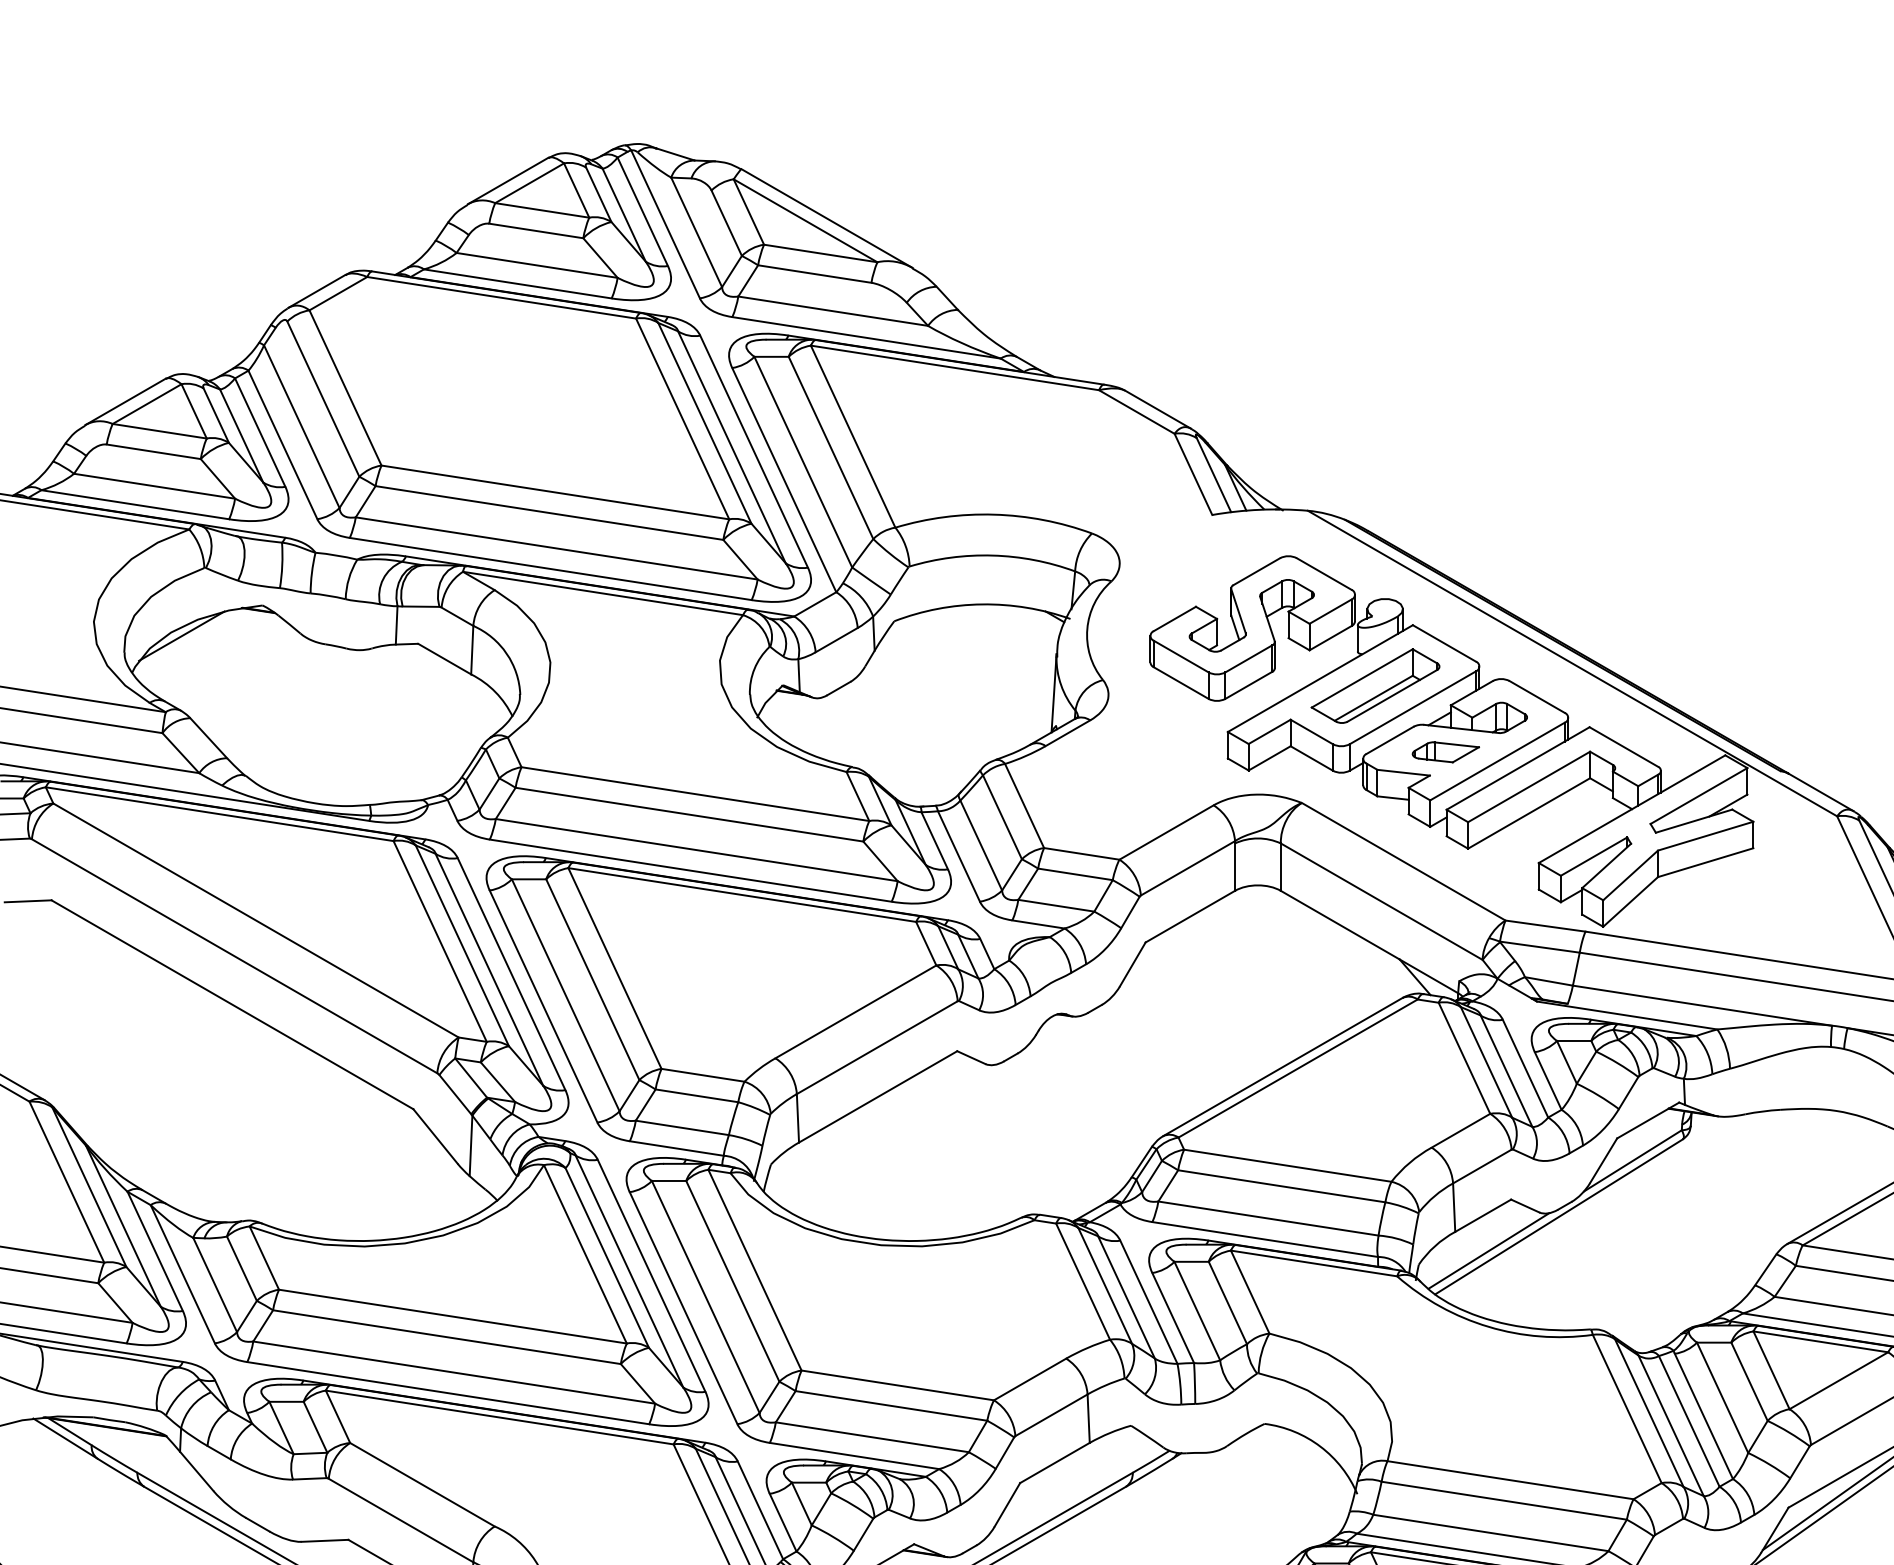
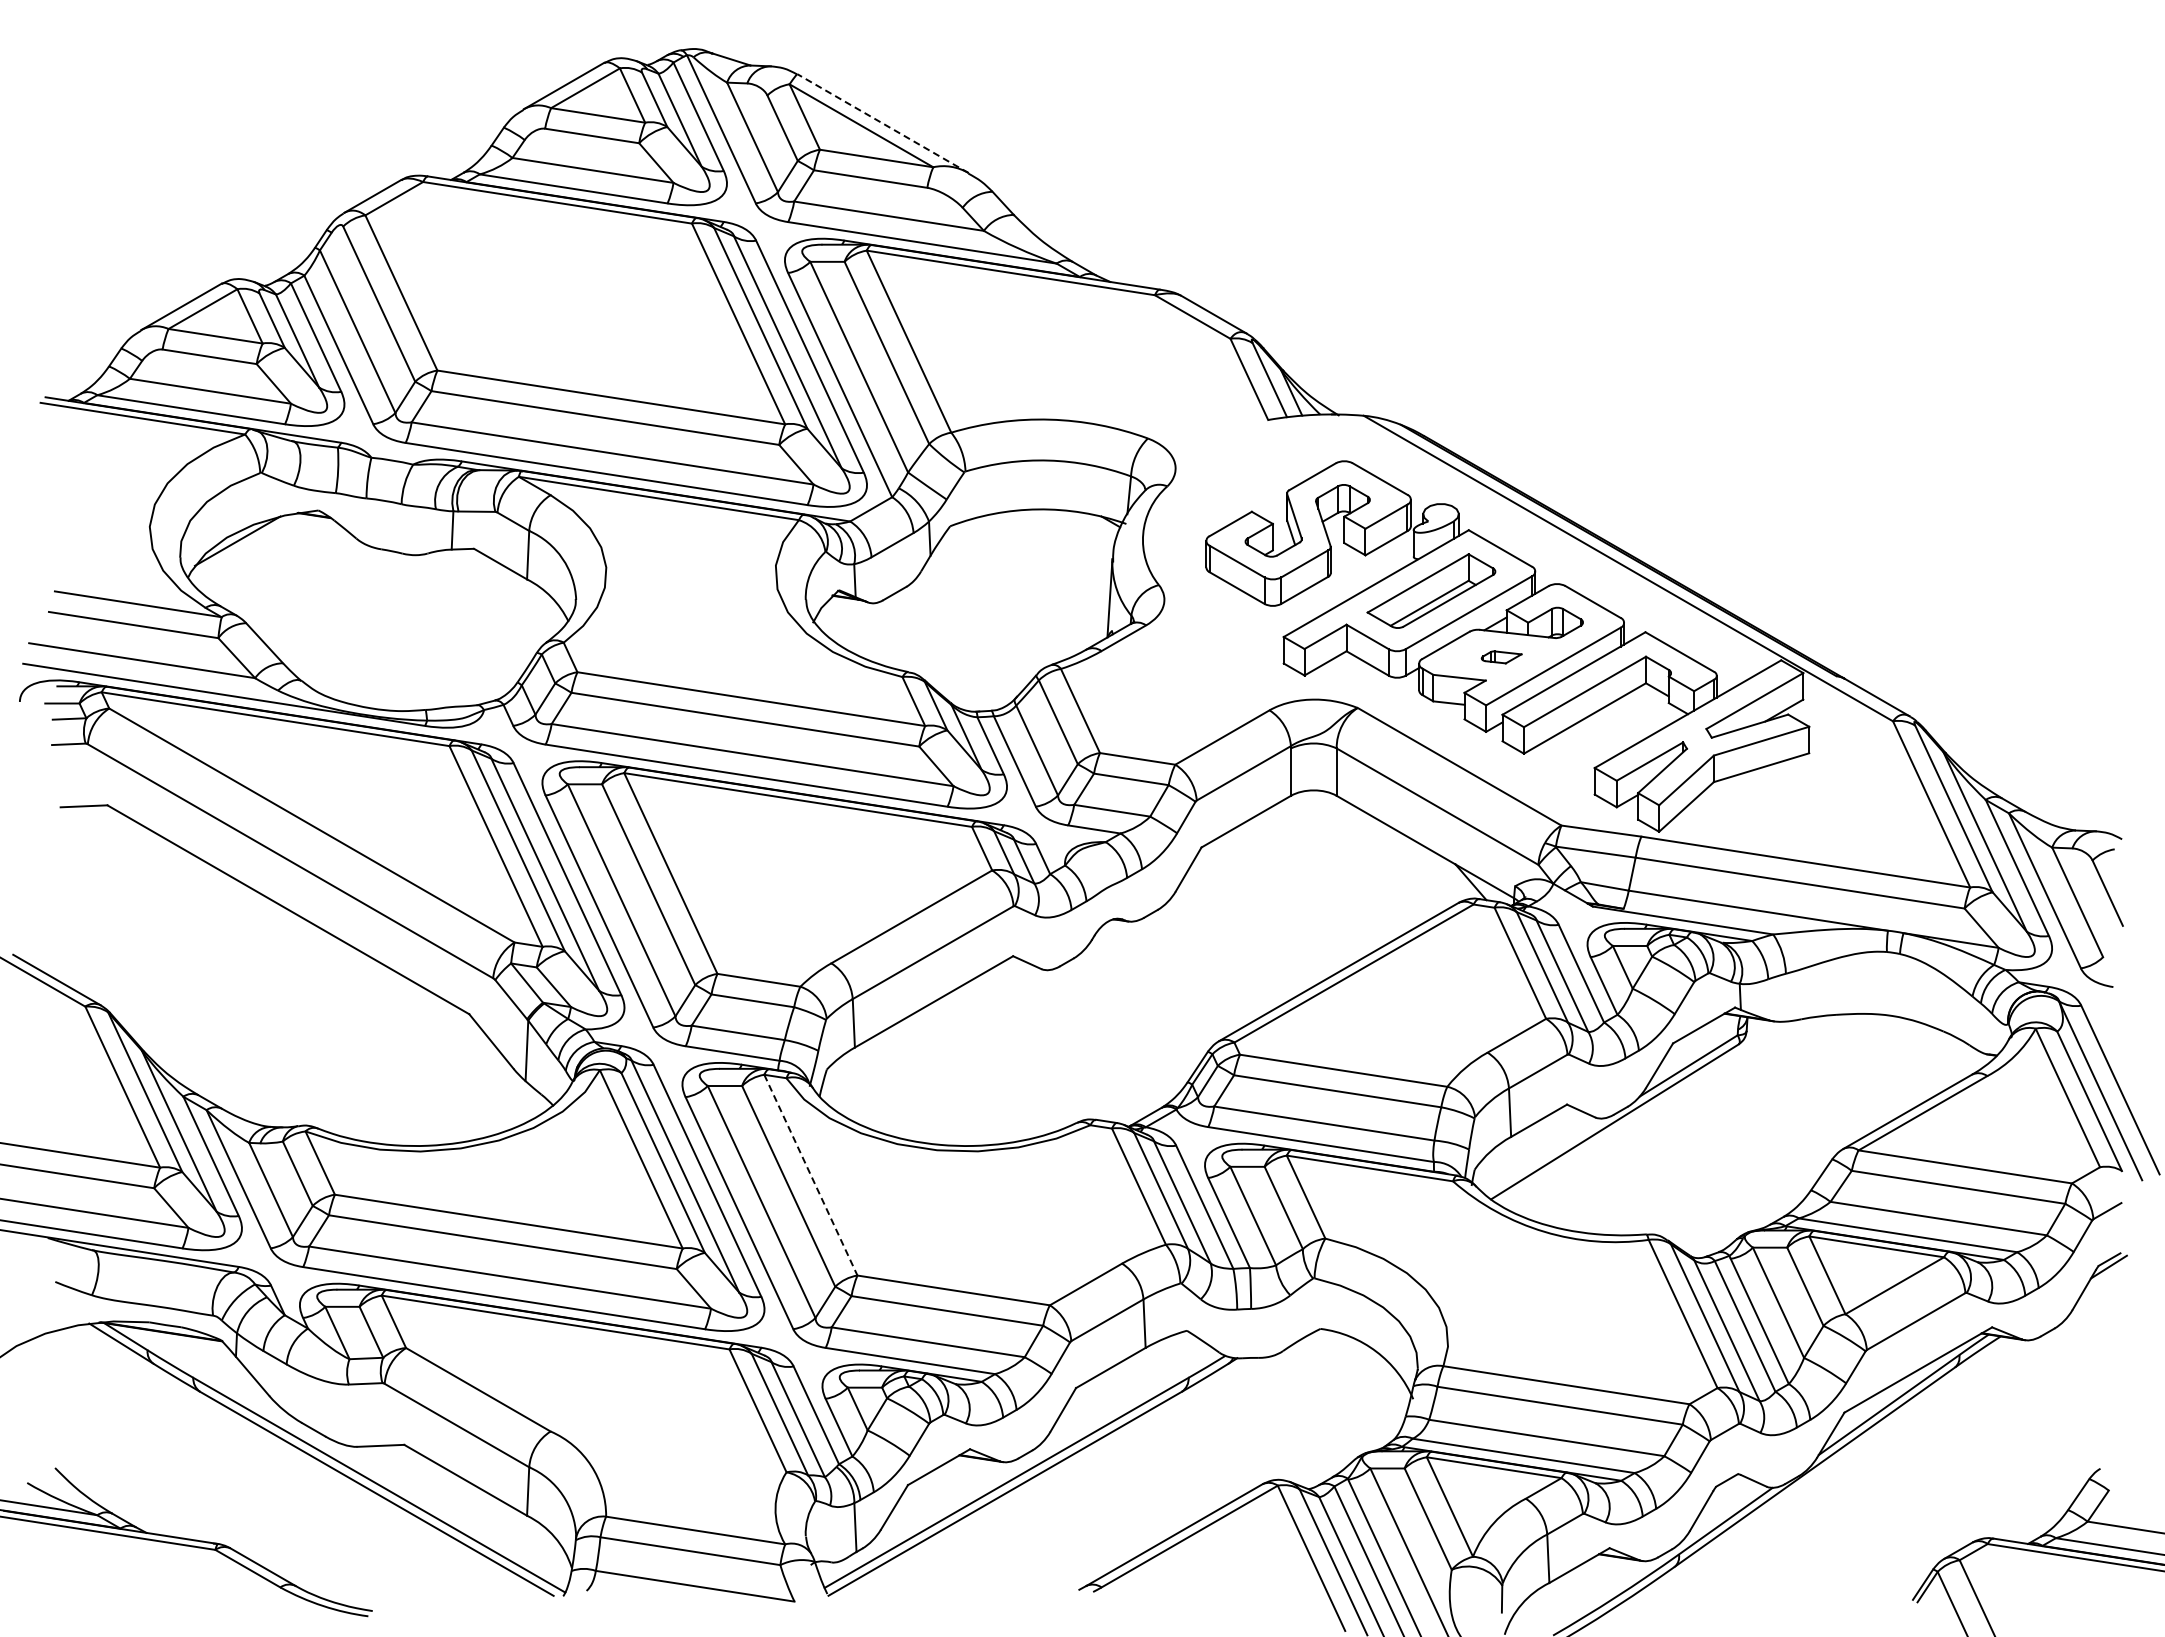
line: (827, 218) -> (883, 123), solid -> dashed
part: (1445, 752) -> (1501, 657), size x0.6
line: (1488, 1250) -> (1544, 1155), removed
line: (754, 1270) -> (810, 1175), solid -> dashed

